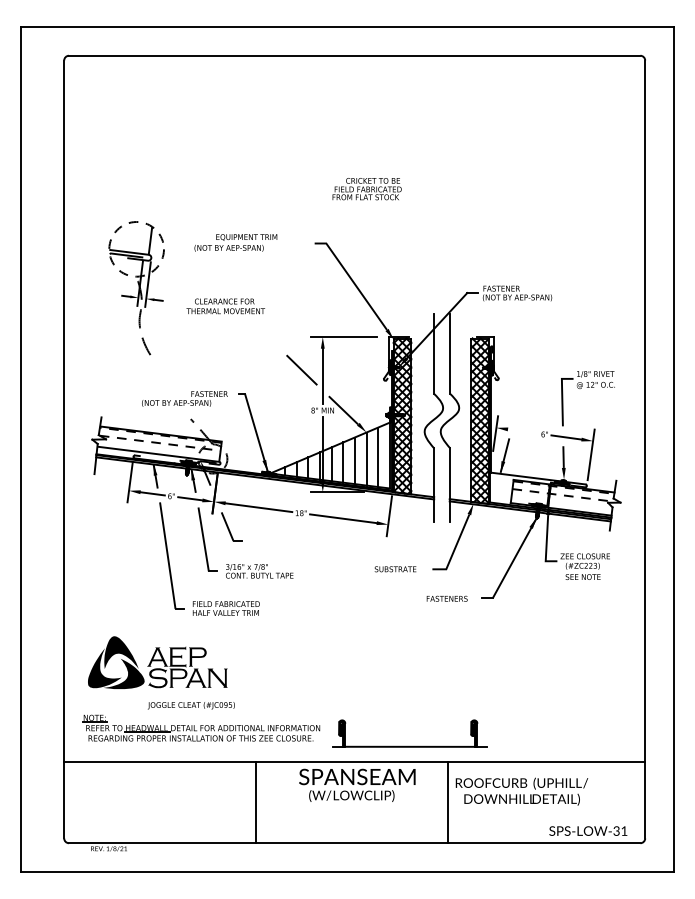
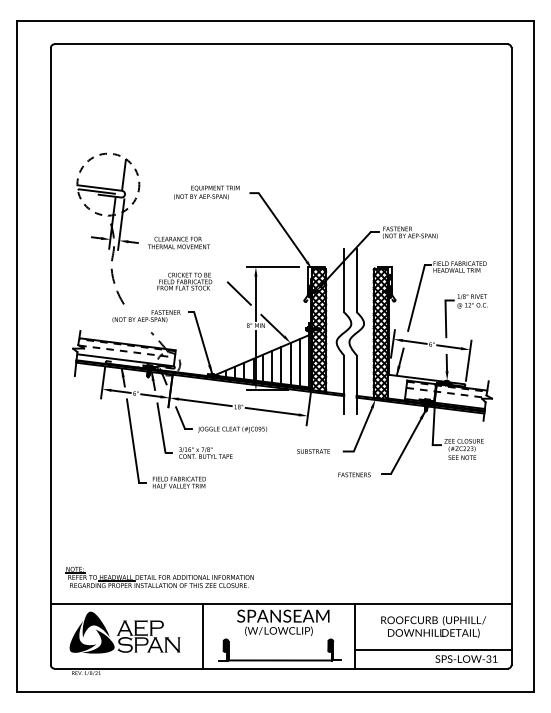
text: (366, 189) -> (184, 281), moved
text: (235, 242) -> (206, 192), moved
part: (136, 287) -> (108, 228), size x1.43
part: (563, 343) -> (446, 272), added
line: (523, 431) -> (415, 342), added
part: (157, 662) -> (124, 632), moved
text: (190, 705) -> (231, 429), moved
part: (409, 745) -> (279, 659), moved
text: (521, 791) -> (433, 626), moved
line: (546, 819) -> (433, 649), added

